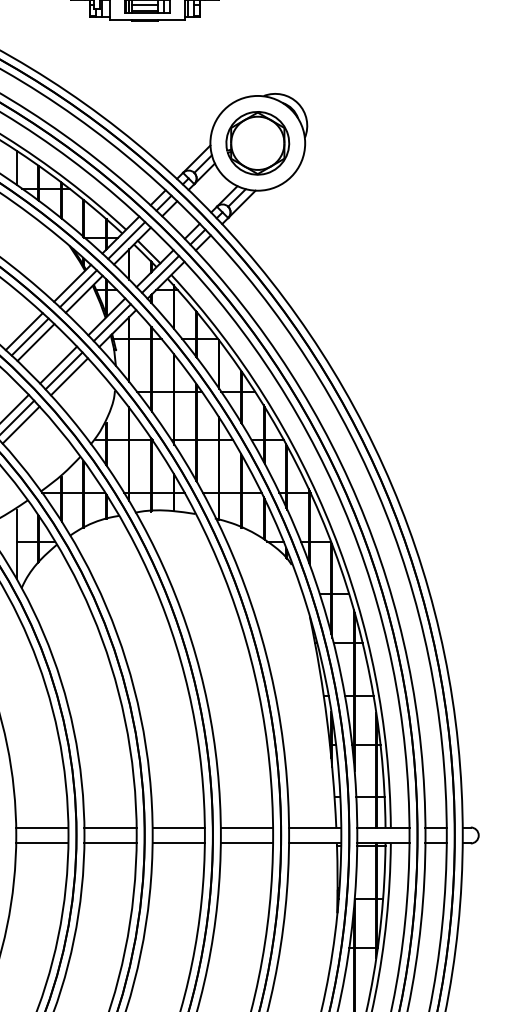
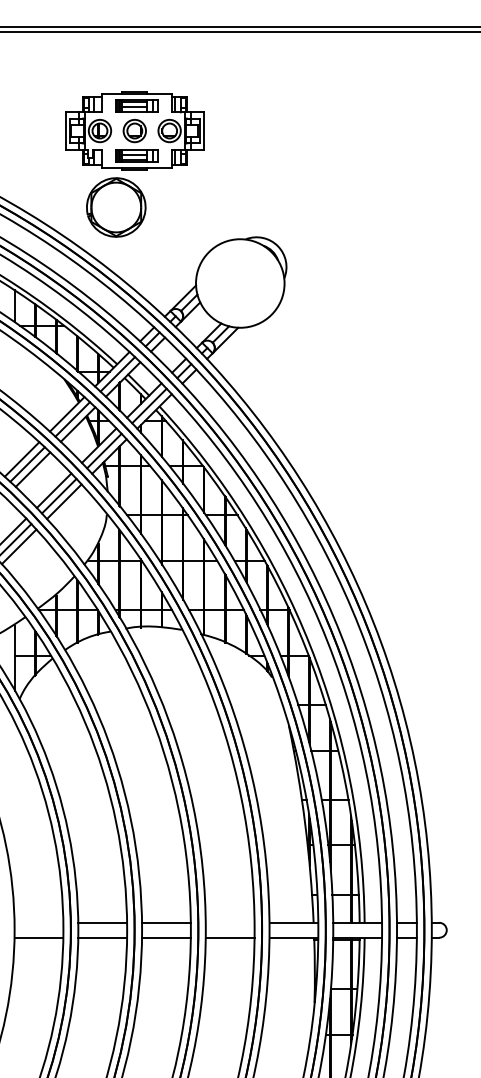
part: (258, 143) -> (116, 207), moved
line: (41, 827) -> (38, 922), removed
line: (246, 827) -> (229, 922), removed

